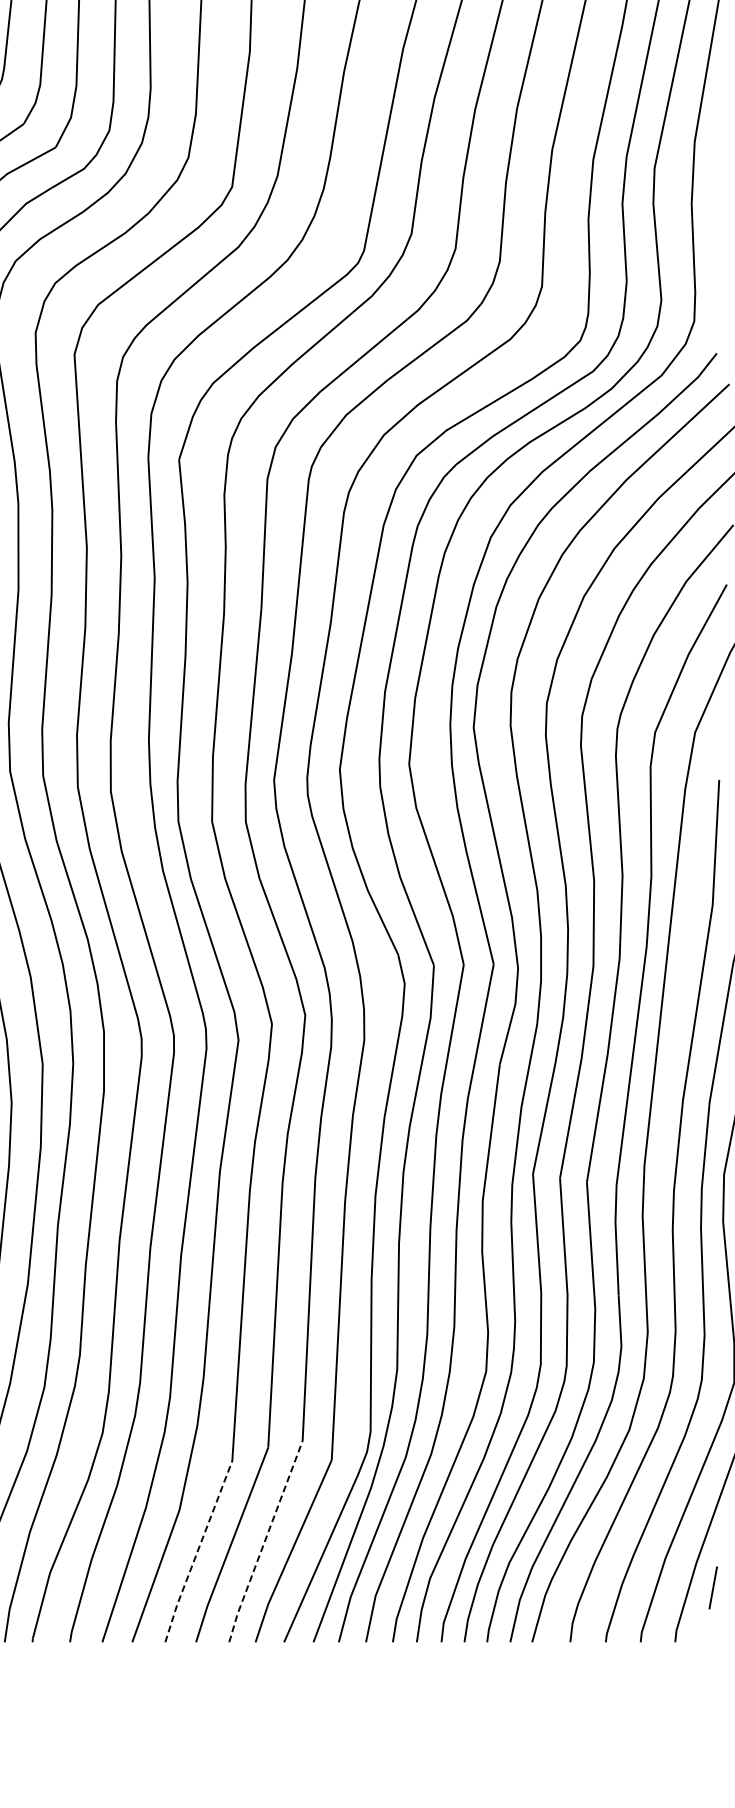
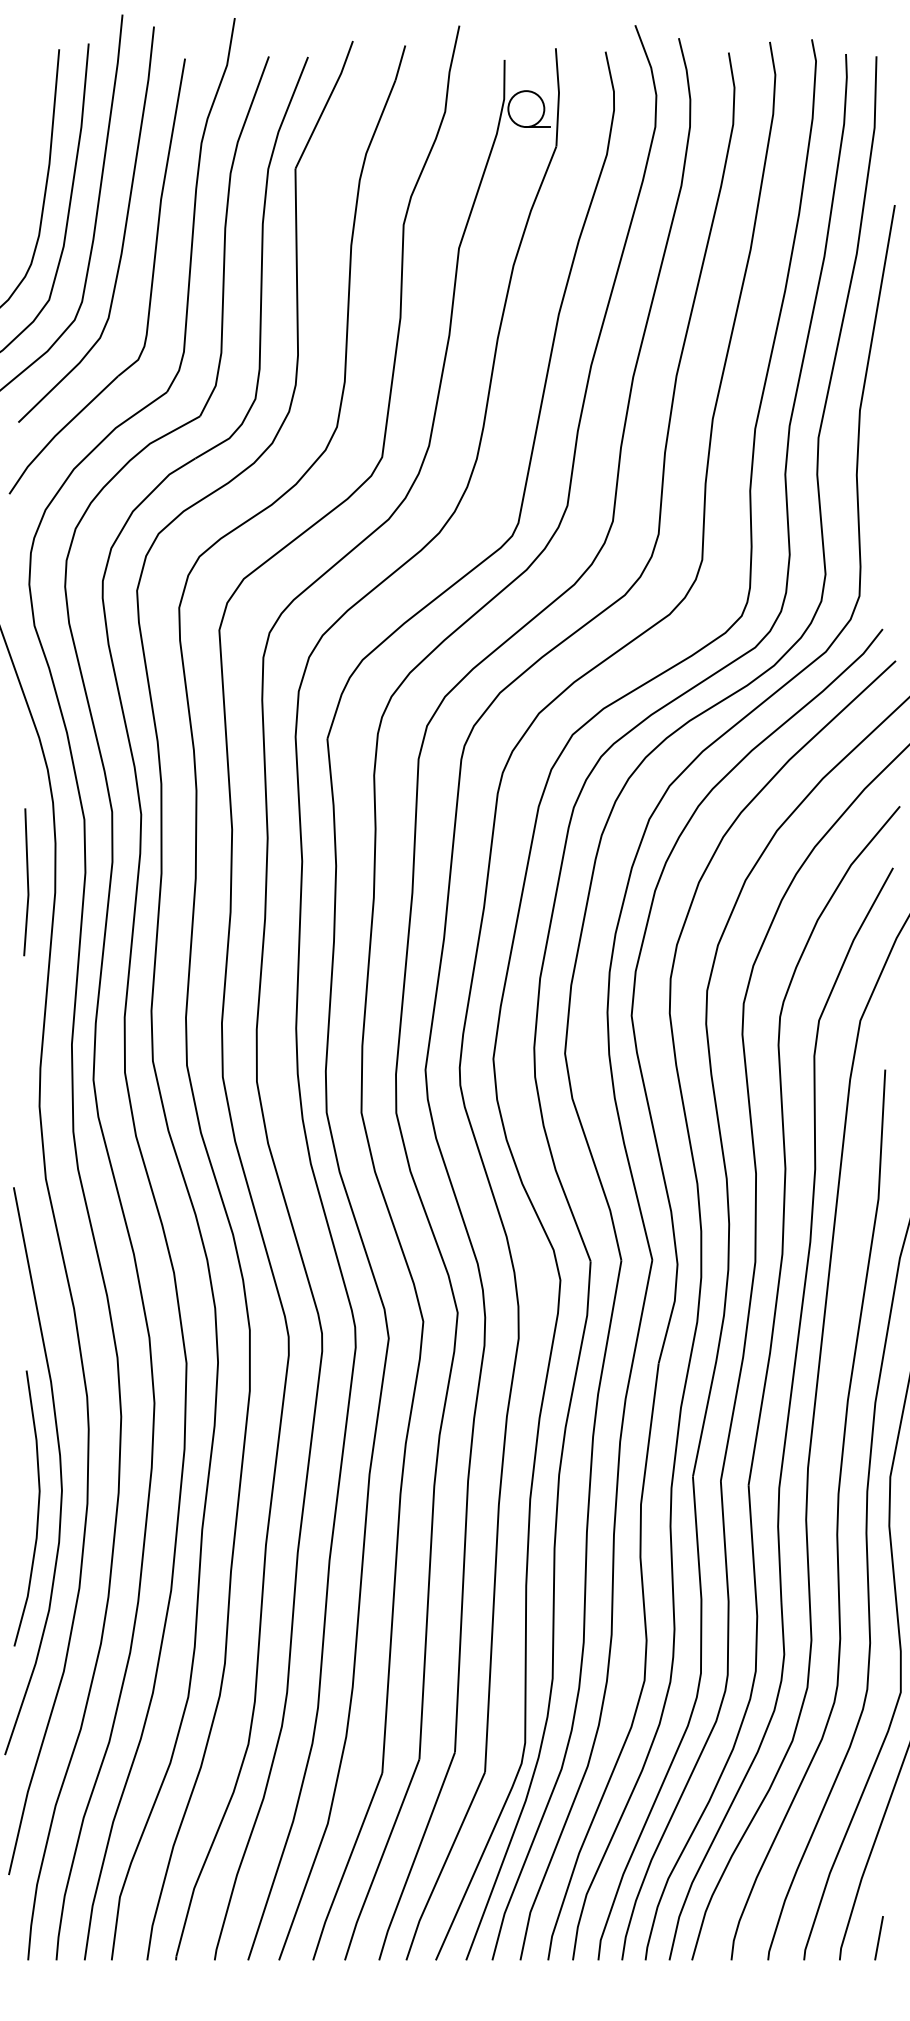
line: (264, 1541) -> (415, 1856), dashed -> solid
line: (197, 1551) -> (346, 1866), dashed -> solid
line: (712, 1588) -> (878, 1938), moved

